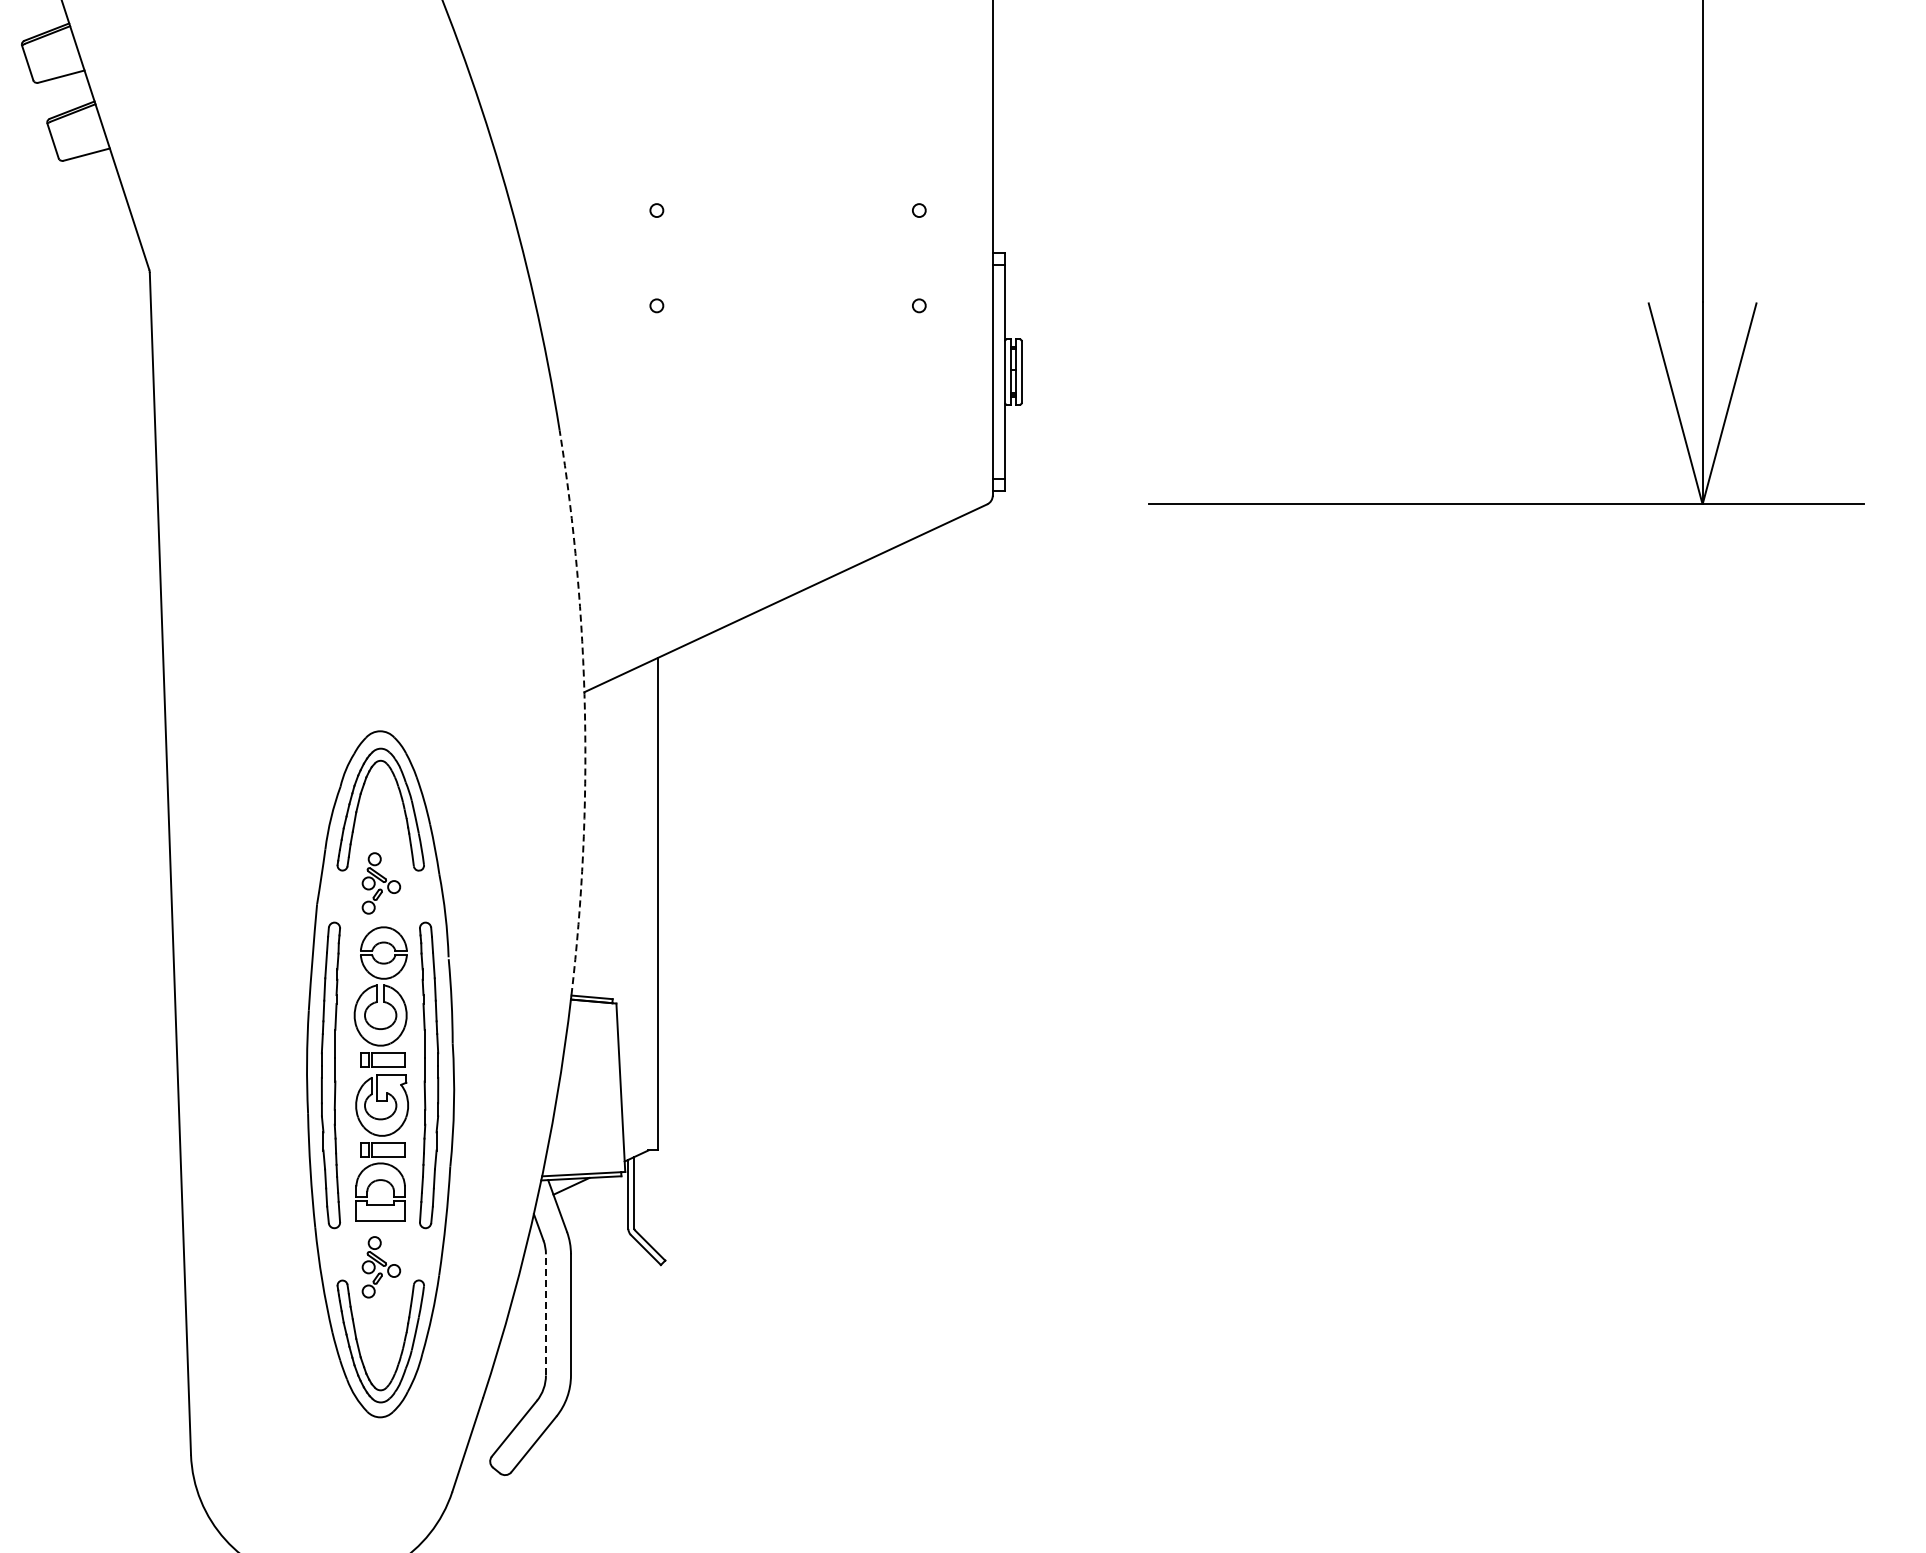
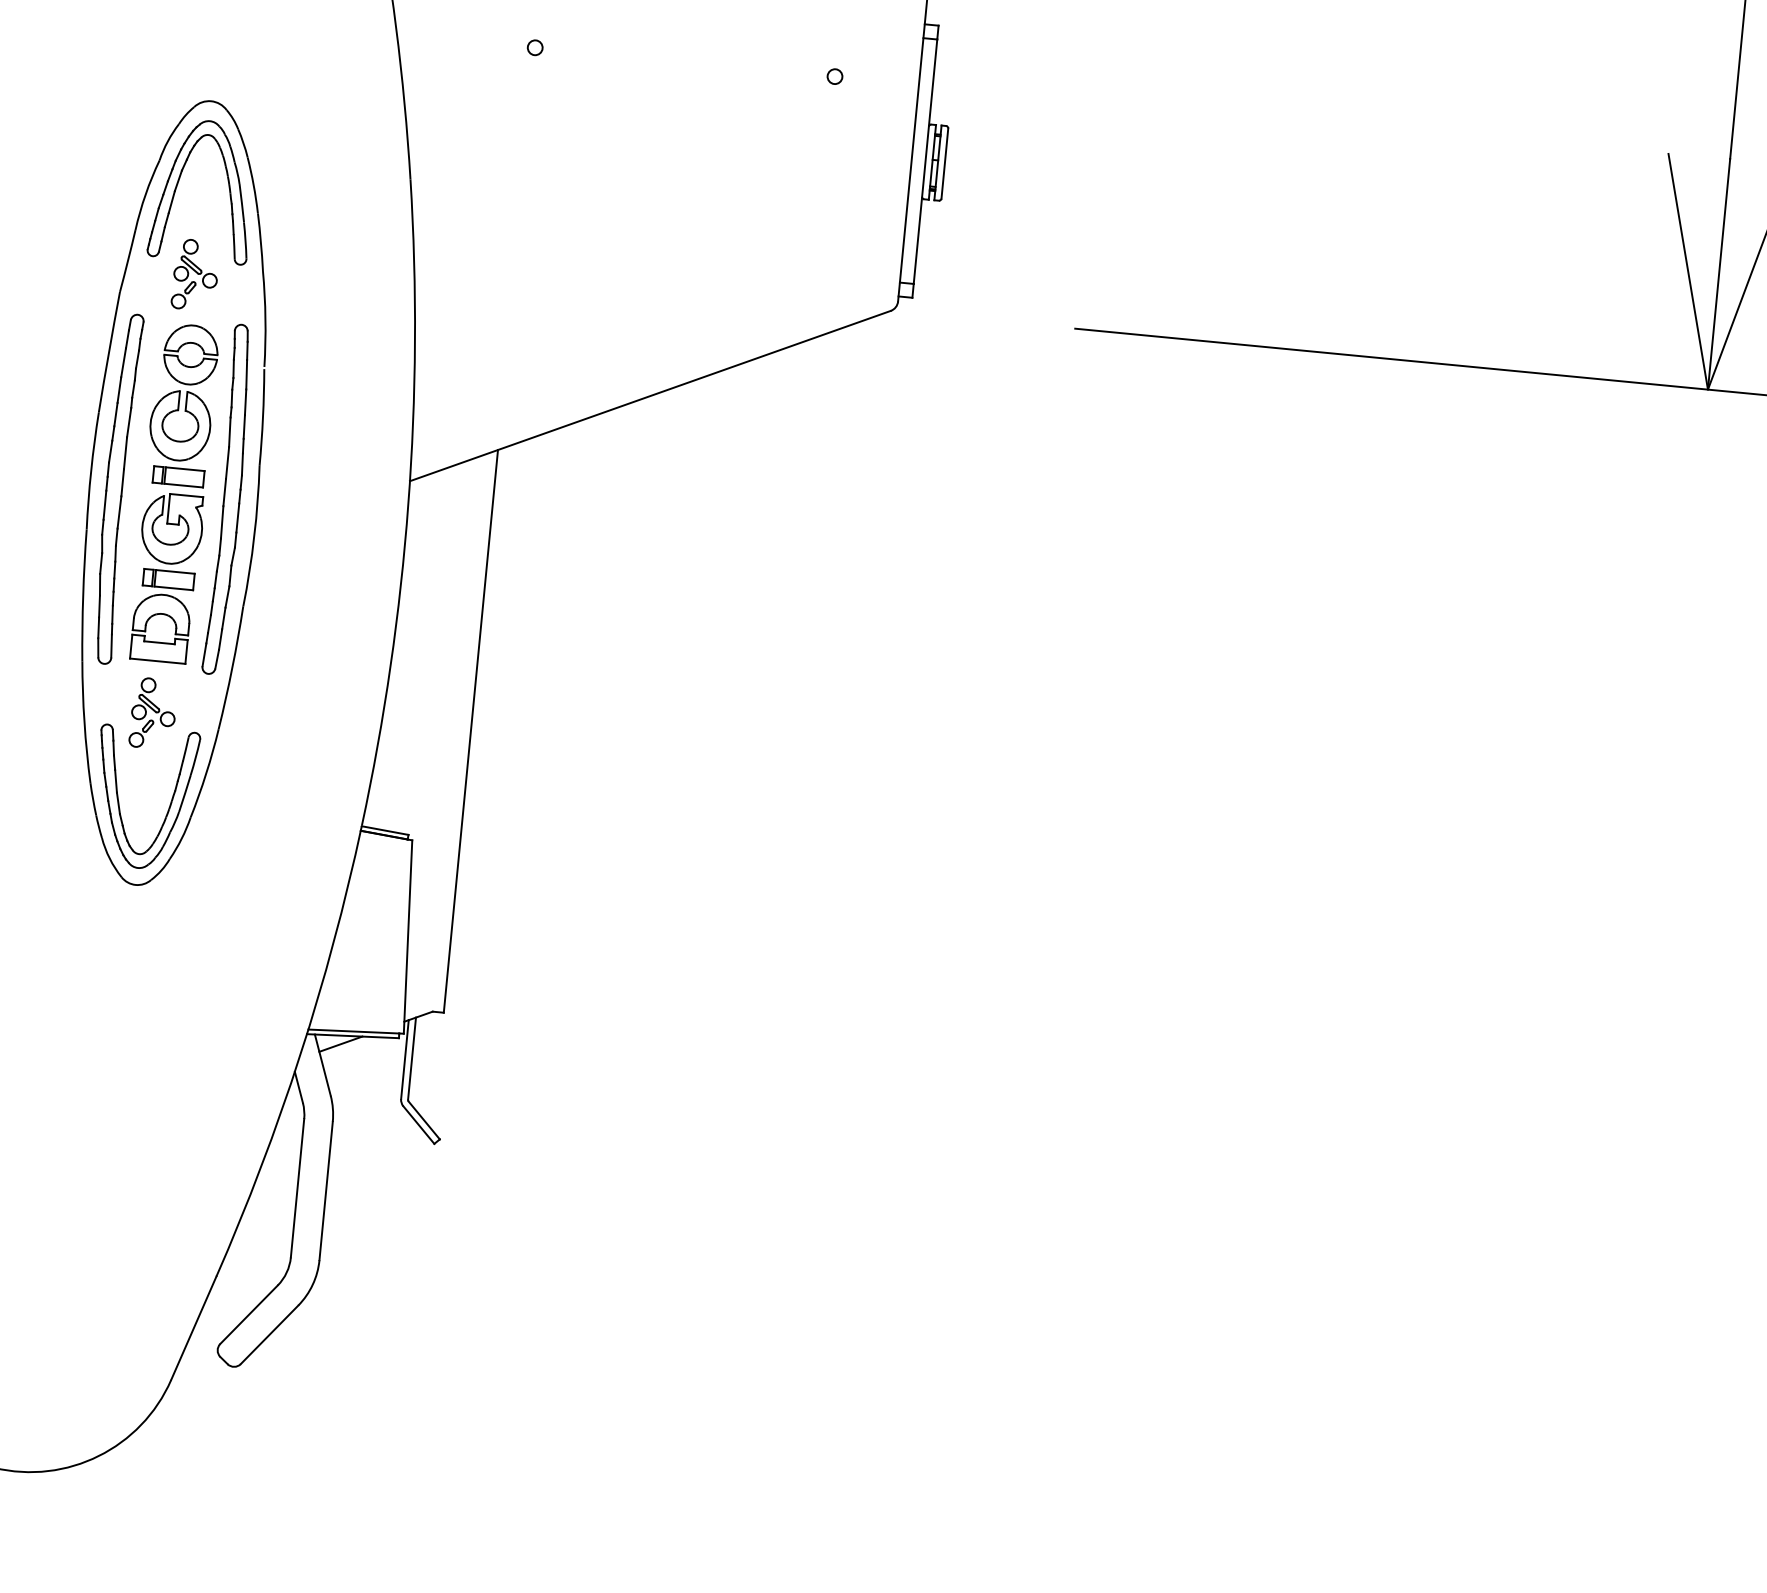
arc: (584, 712) -> (407, 504), dashed -> solid
part: (380, 1074) -> (173, 493), moved
line: (545, 1314) -> (297, 1187), dashed -> solid

